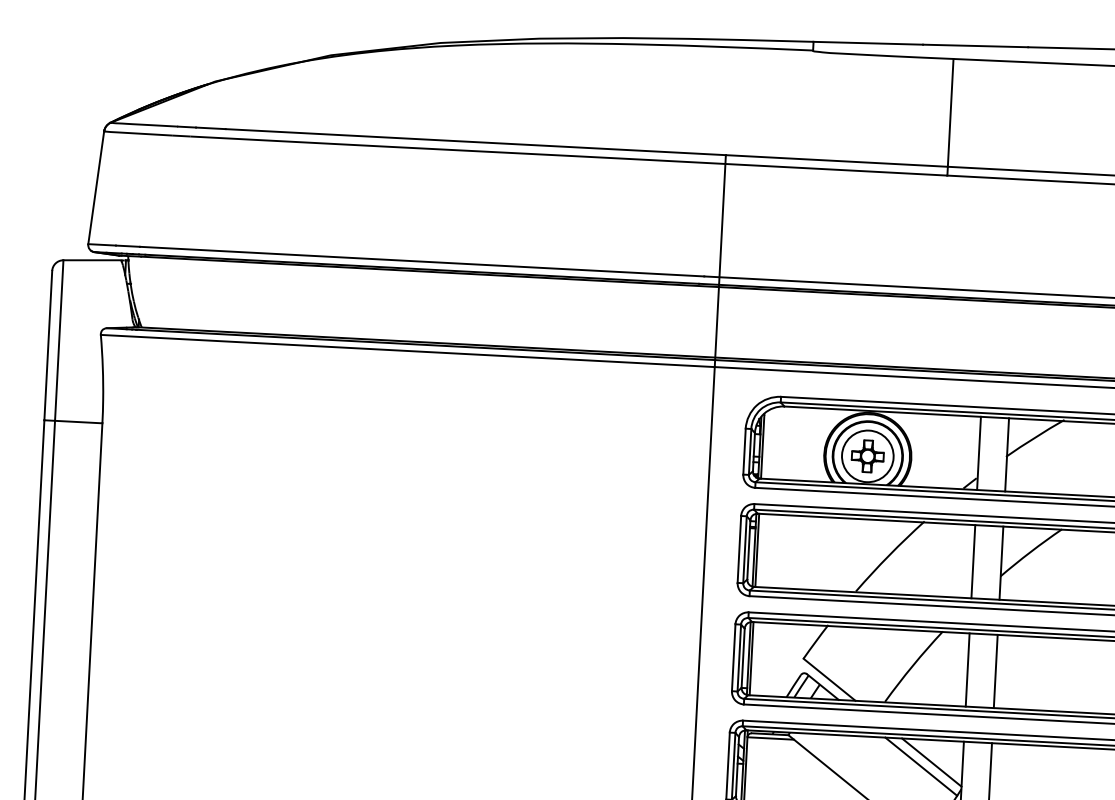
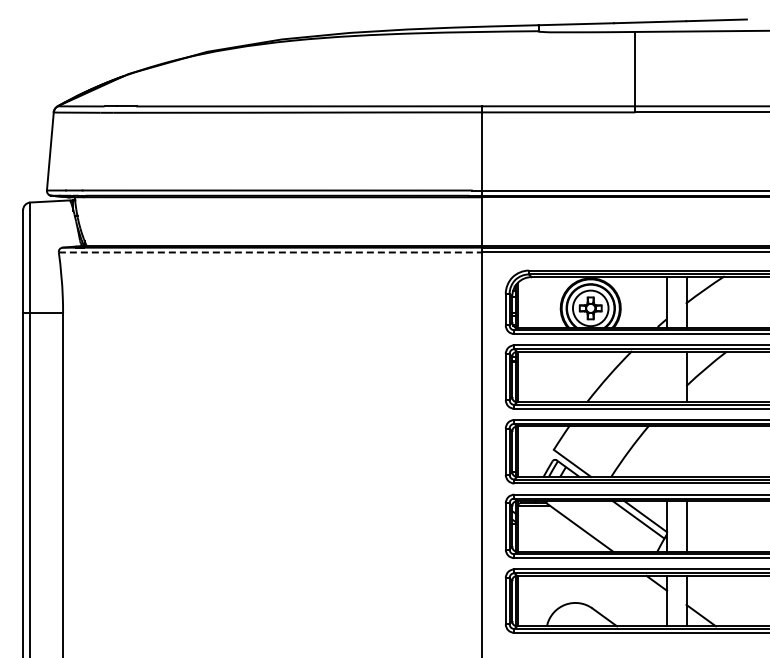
line: (407, 351) -> (270, 252), solid -> dashed
line: (973, 560) -> (667, 376), removed
line: (968, 669) -> (667, 451), removed
line: (995, 671) -> (686, 451), removed

